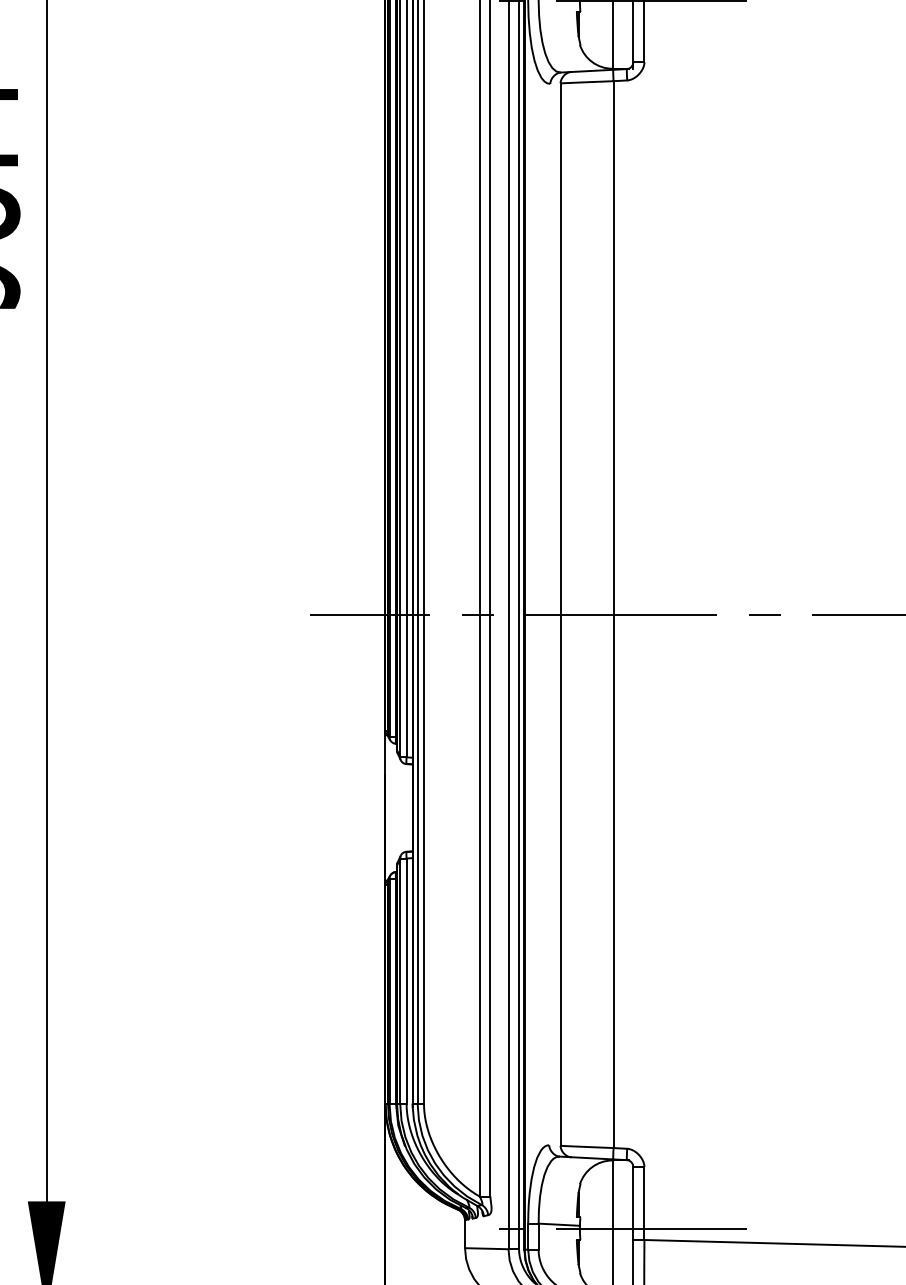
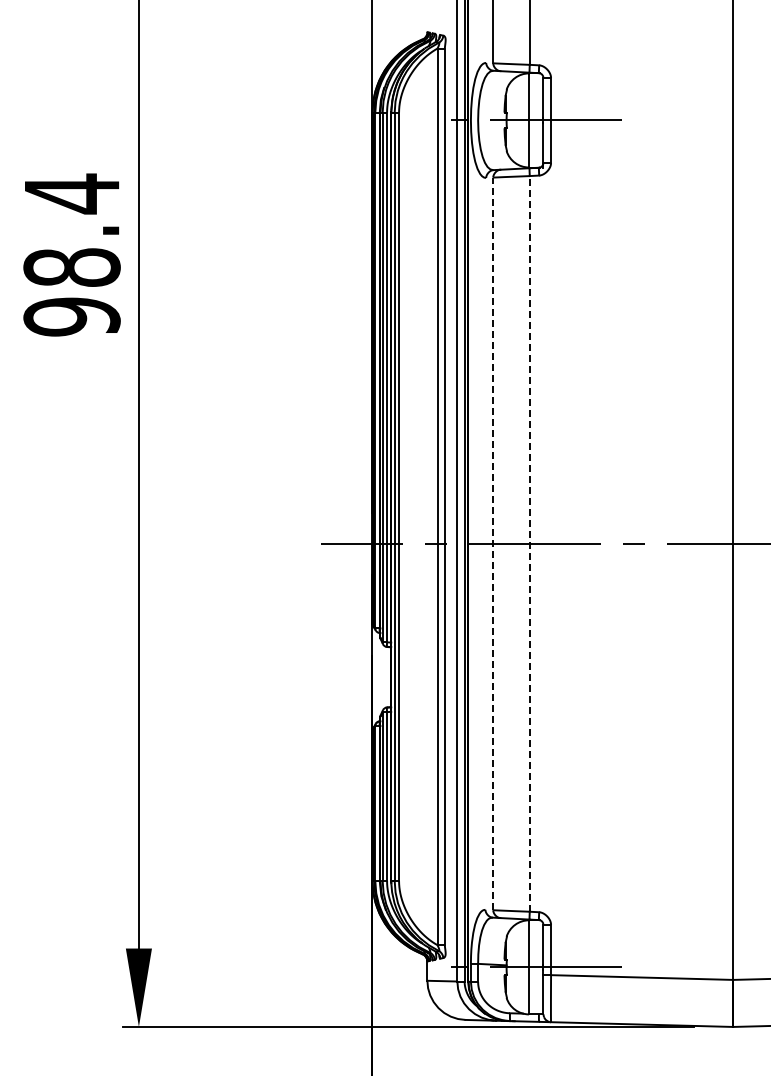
line: (560, 614) -> (493, 543), solid -> dashed
line: (613, 614) -> (529, 543), solid -> dashed

